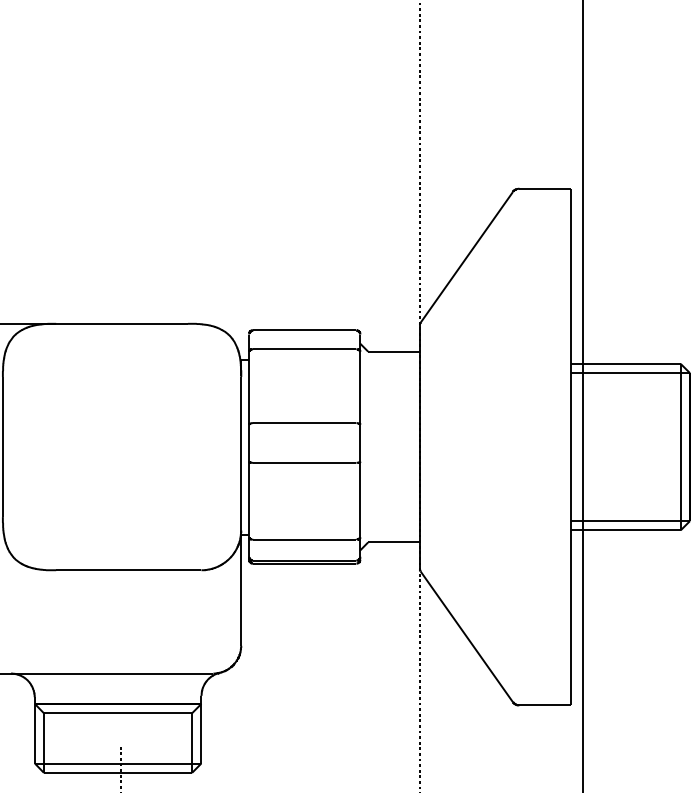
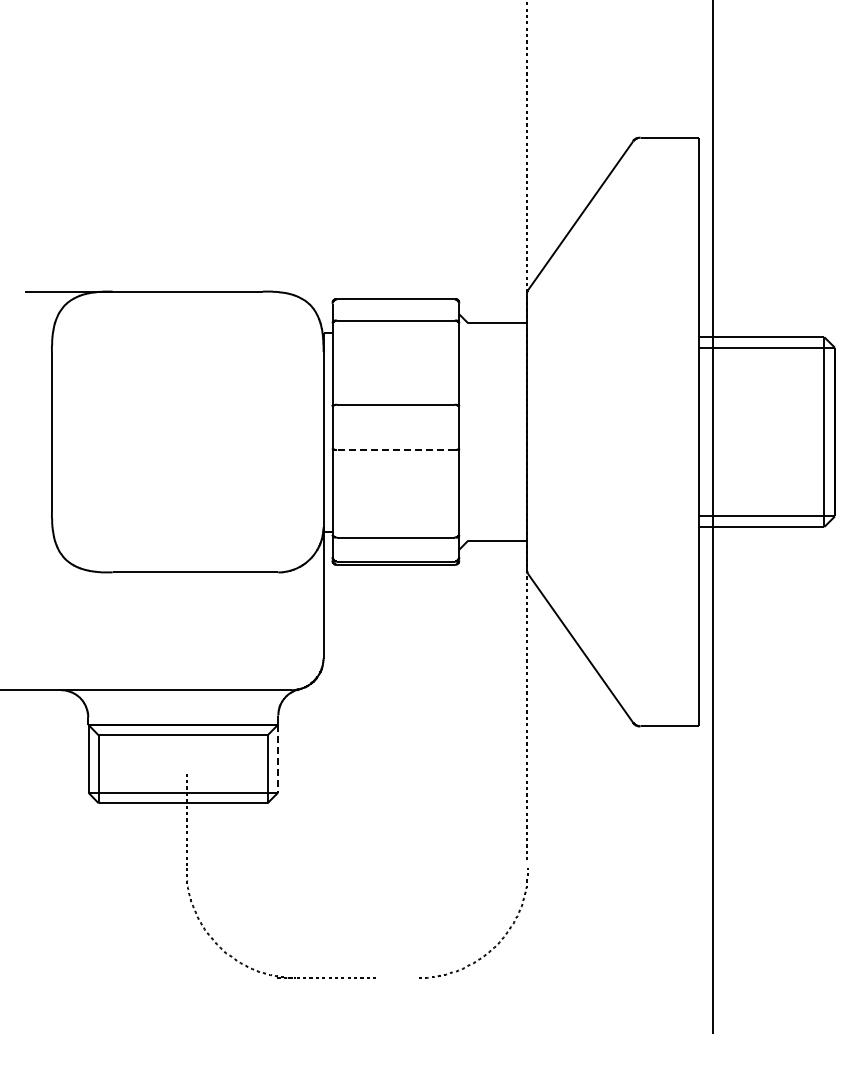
line: (304, 463) -> (395, 450), solid -> dashed
line: (201, 733) -> (278, 758), solid -> dashed

